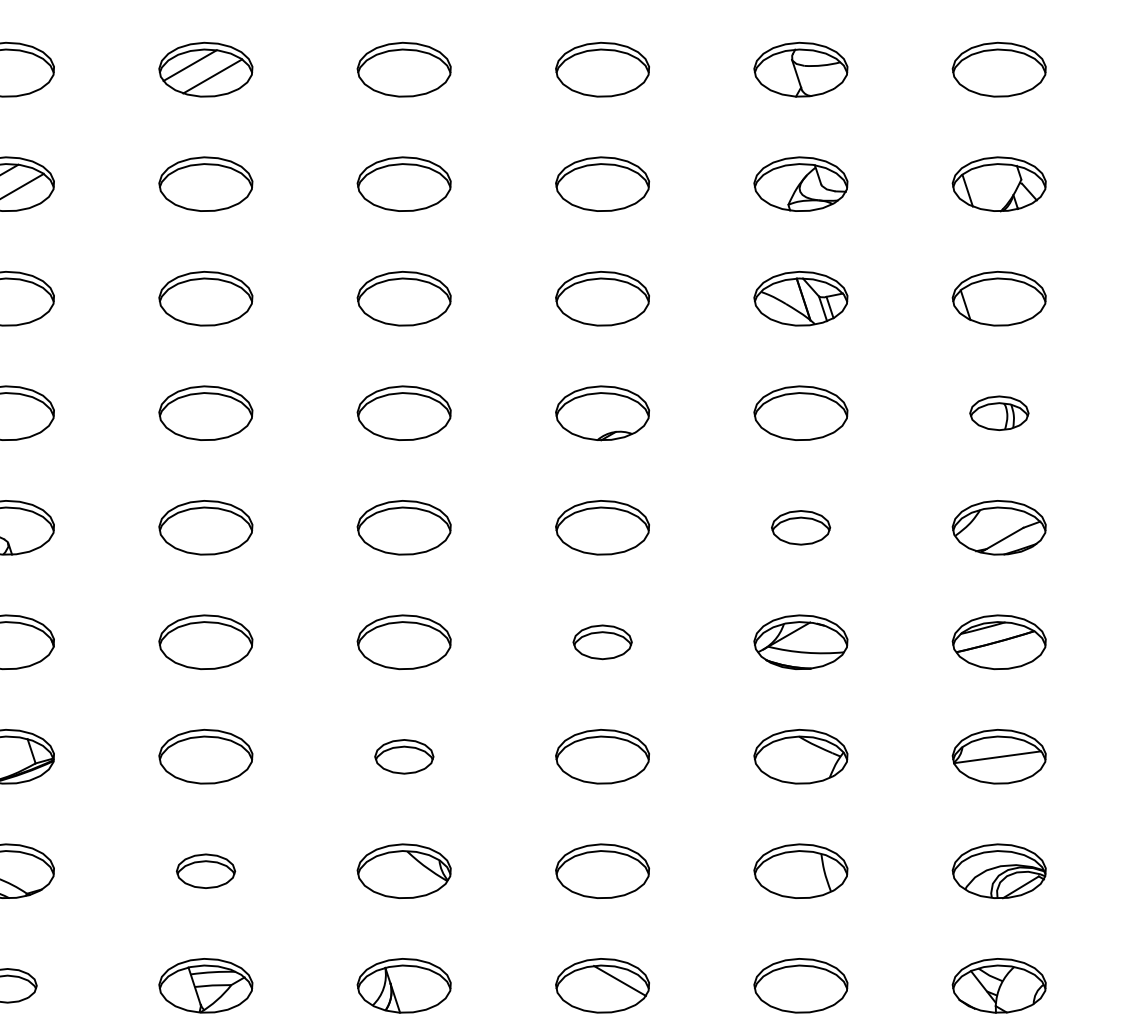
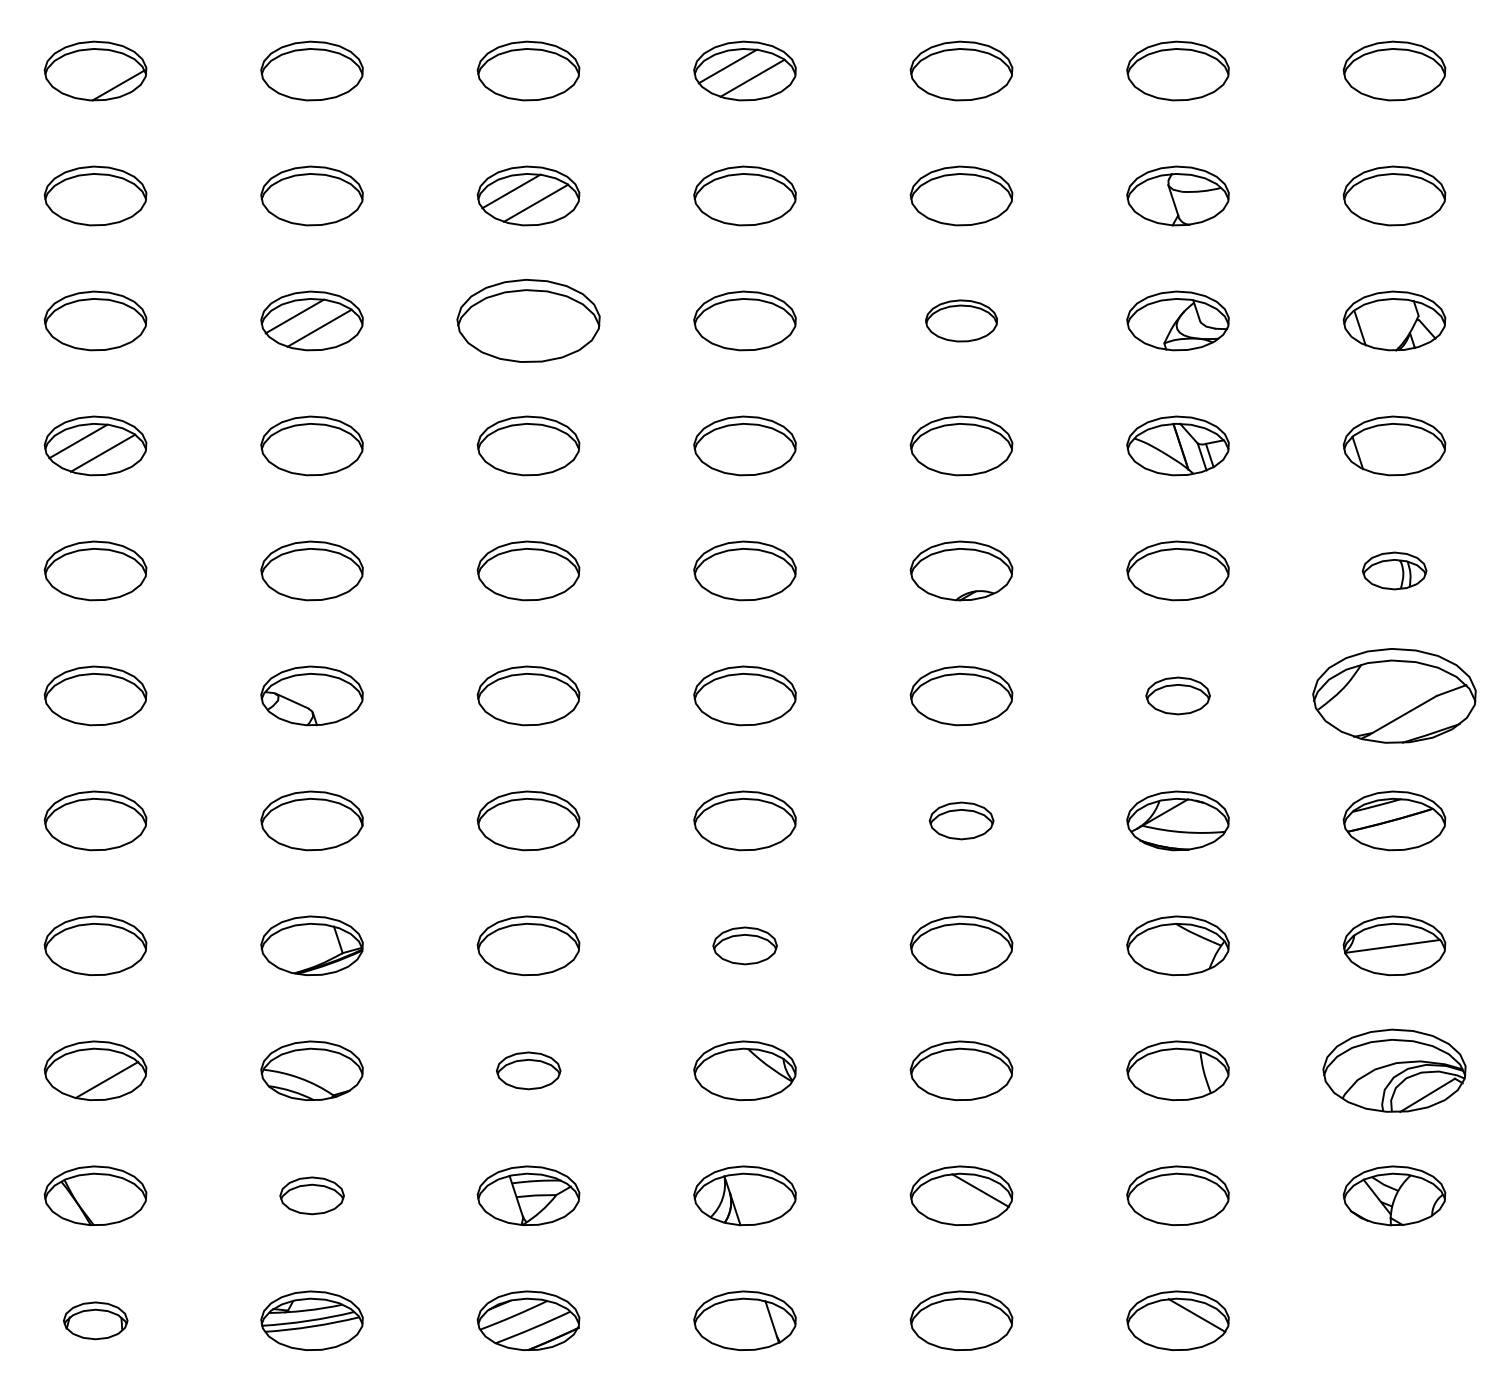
part: (205, 183) -> (528, 320), size x1.4
part: (602, 183) -> (961, 320), size x0.7
part: (999, 527) -> (1394, 695), size x1.6
part: (999, 870) -> (1394, 1070), size x1.4

